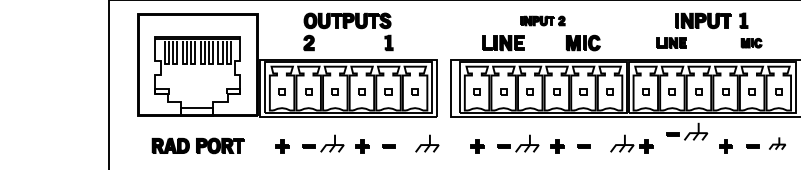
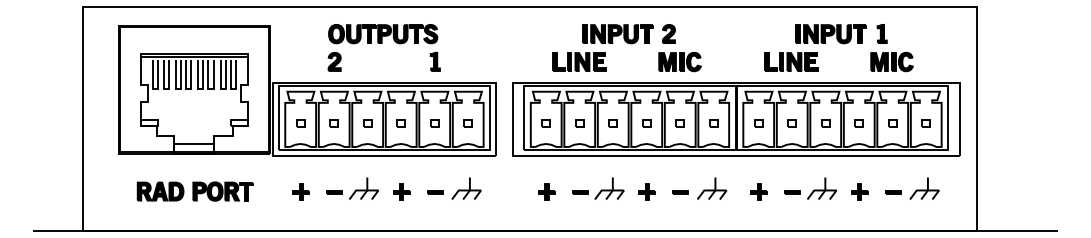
part: (542, 21) -> (628, 34), size x1.67
part: (671, 42) -> (791, 61), size x1.43
part: (751, 43) -> (891, 62), size x1.67
part: (686, 131) -> (810, 188), moved
part: (427, 143) -> (466, 188), moved
part: (622, 143) -> (712, 188), moved
part: (777, 143) -> (924, 188), size x1.43

